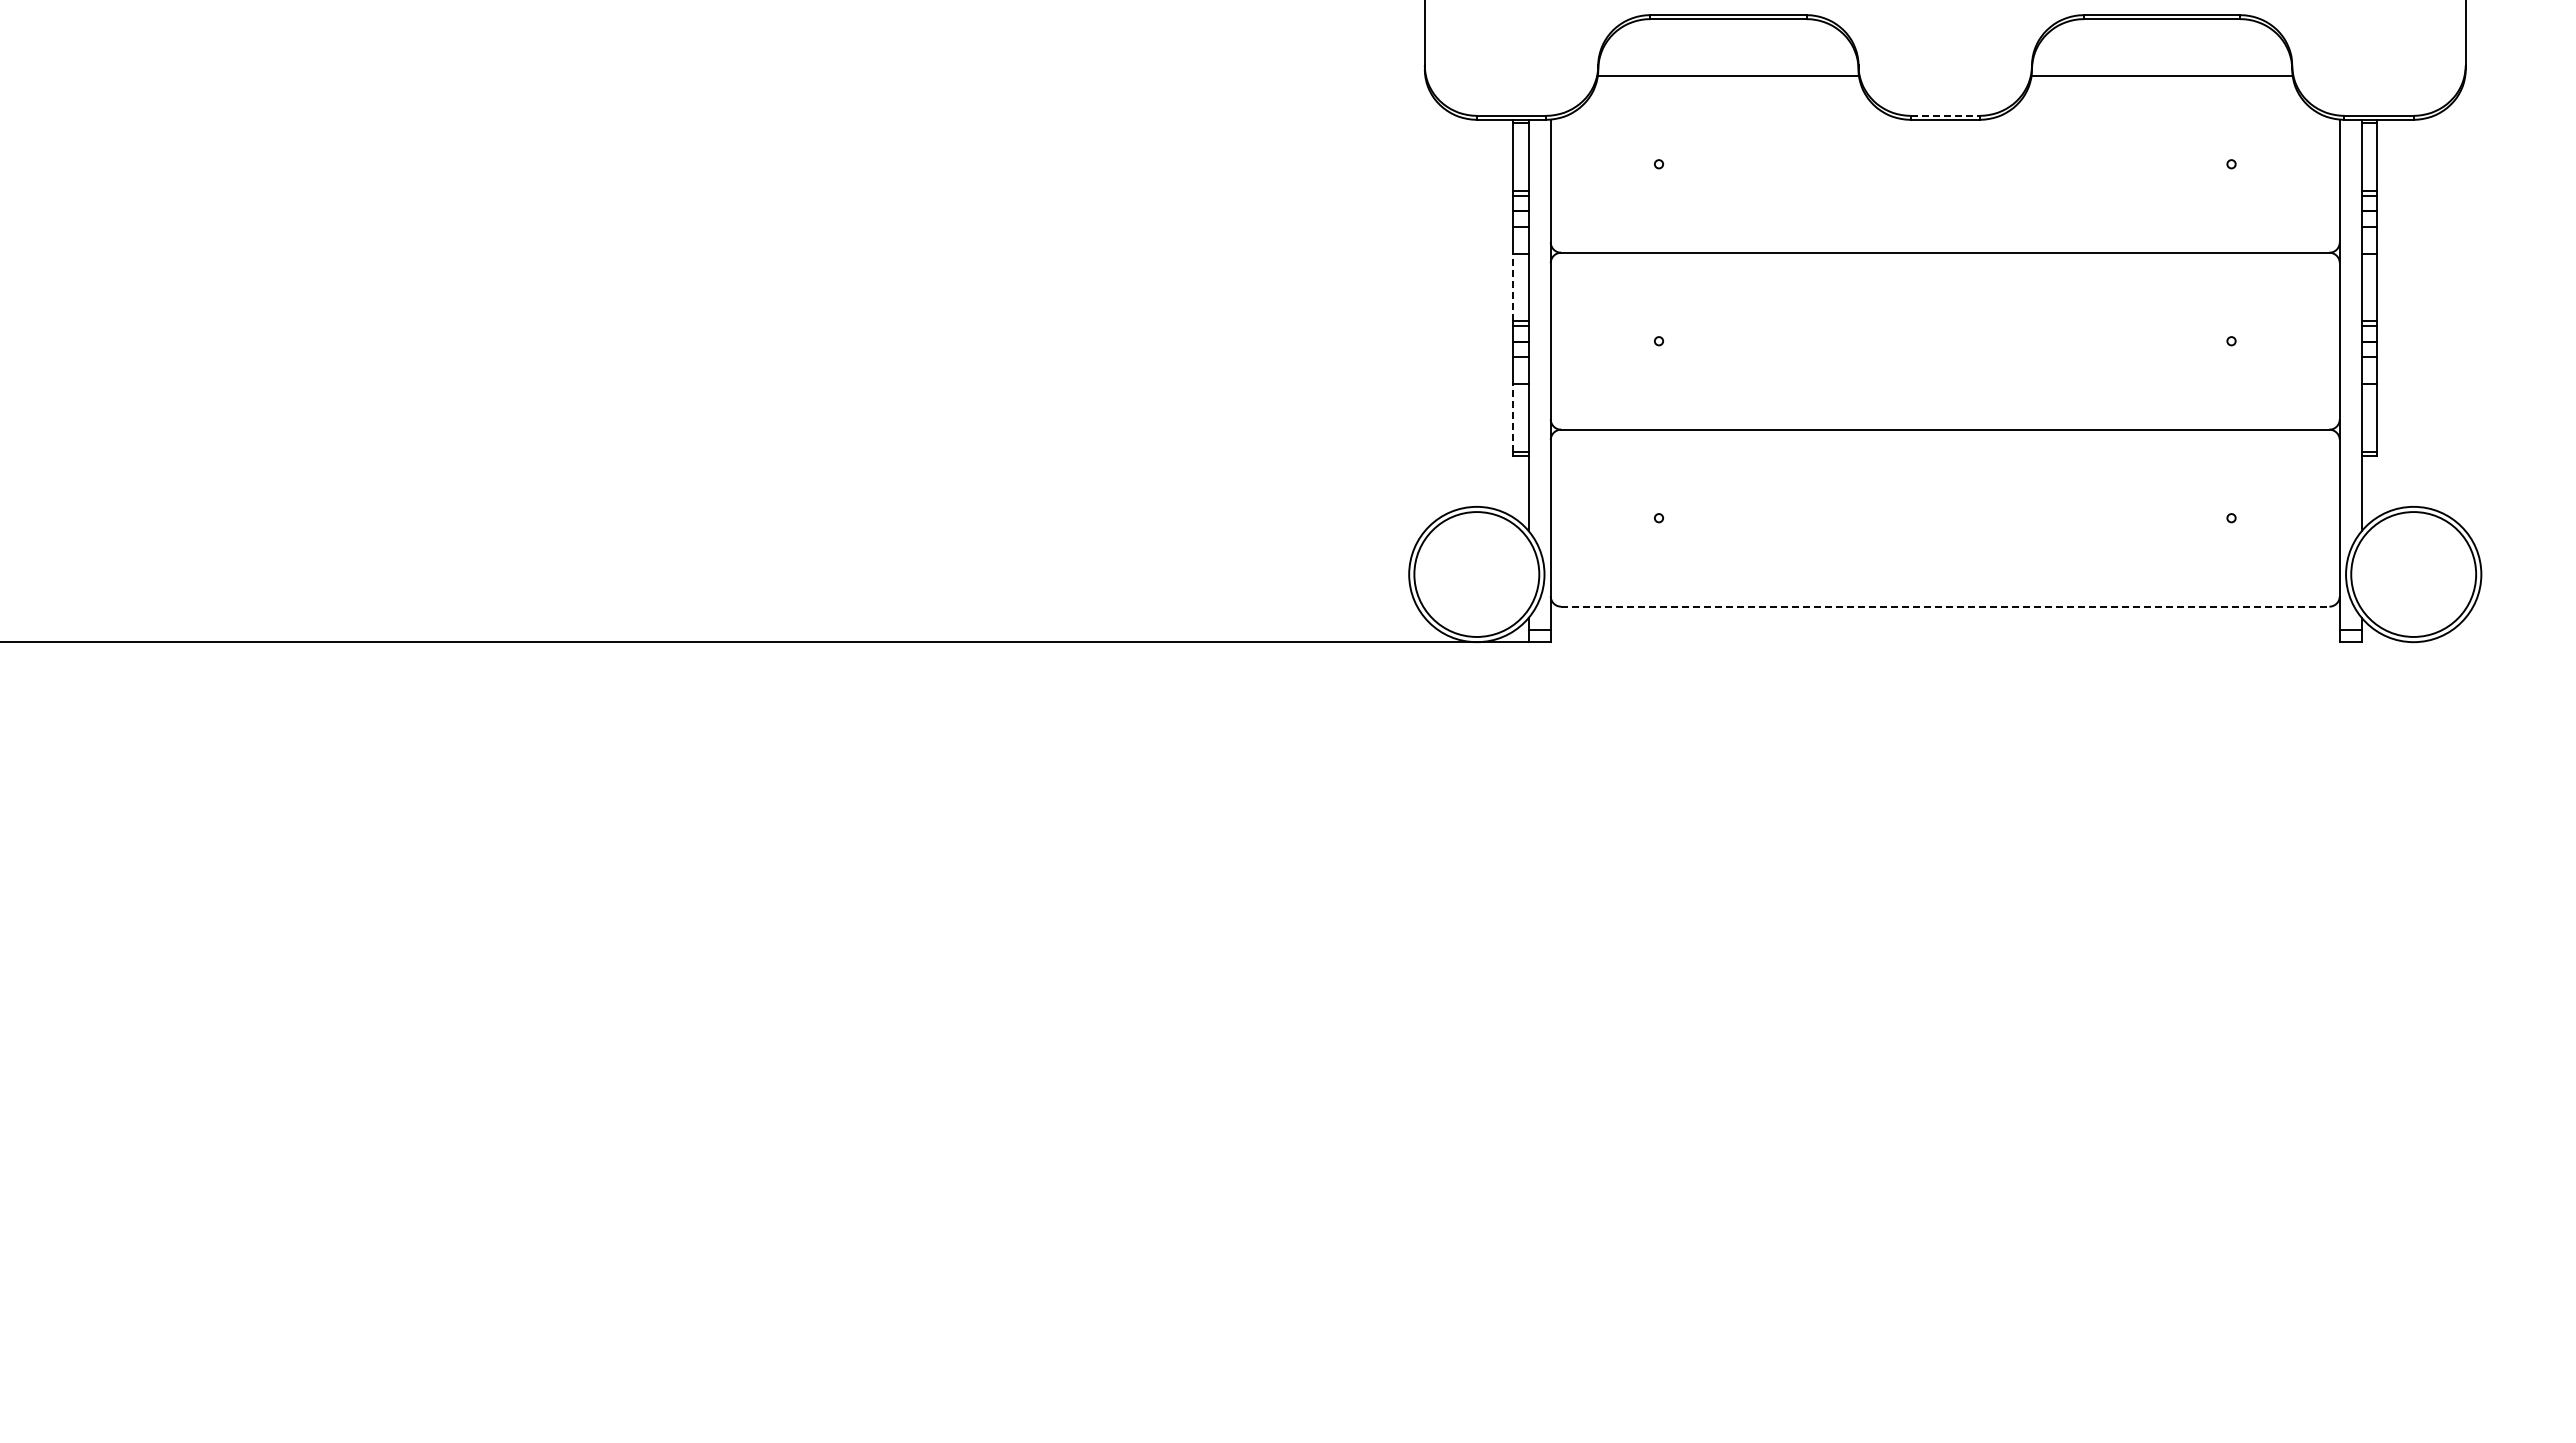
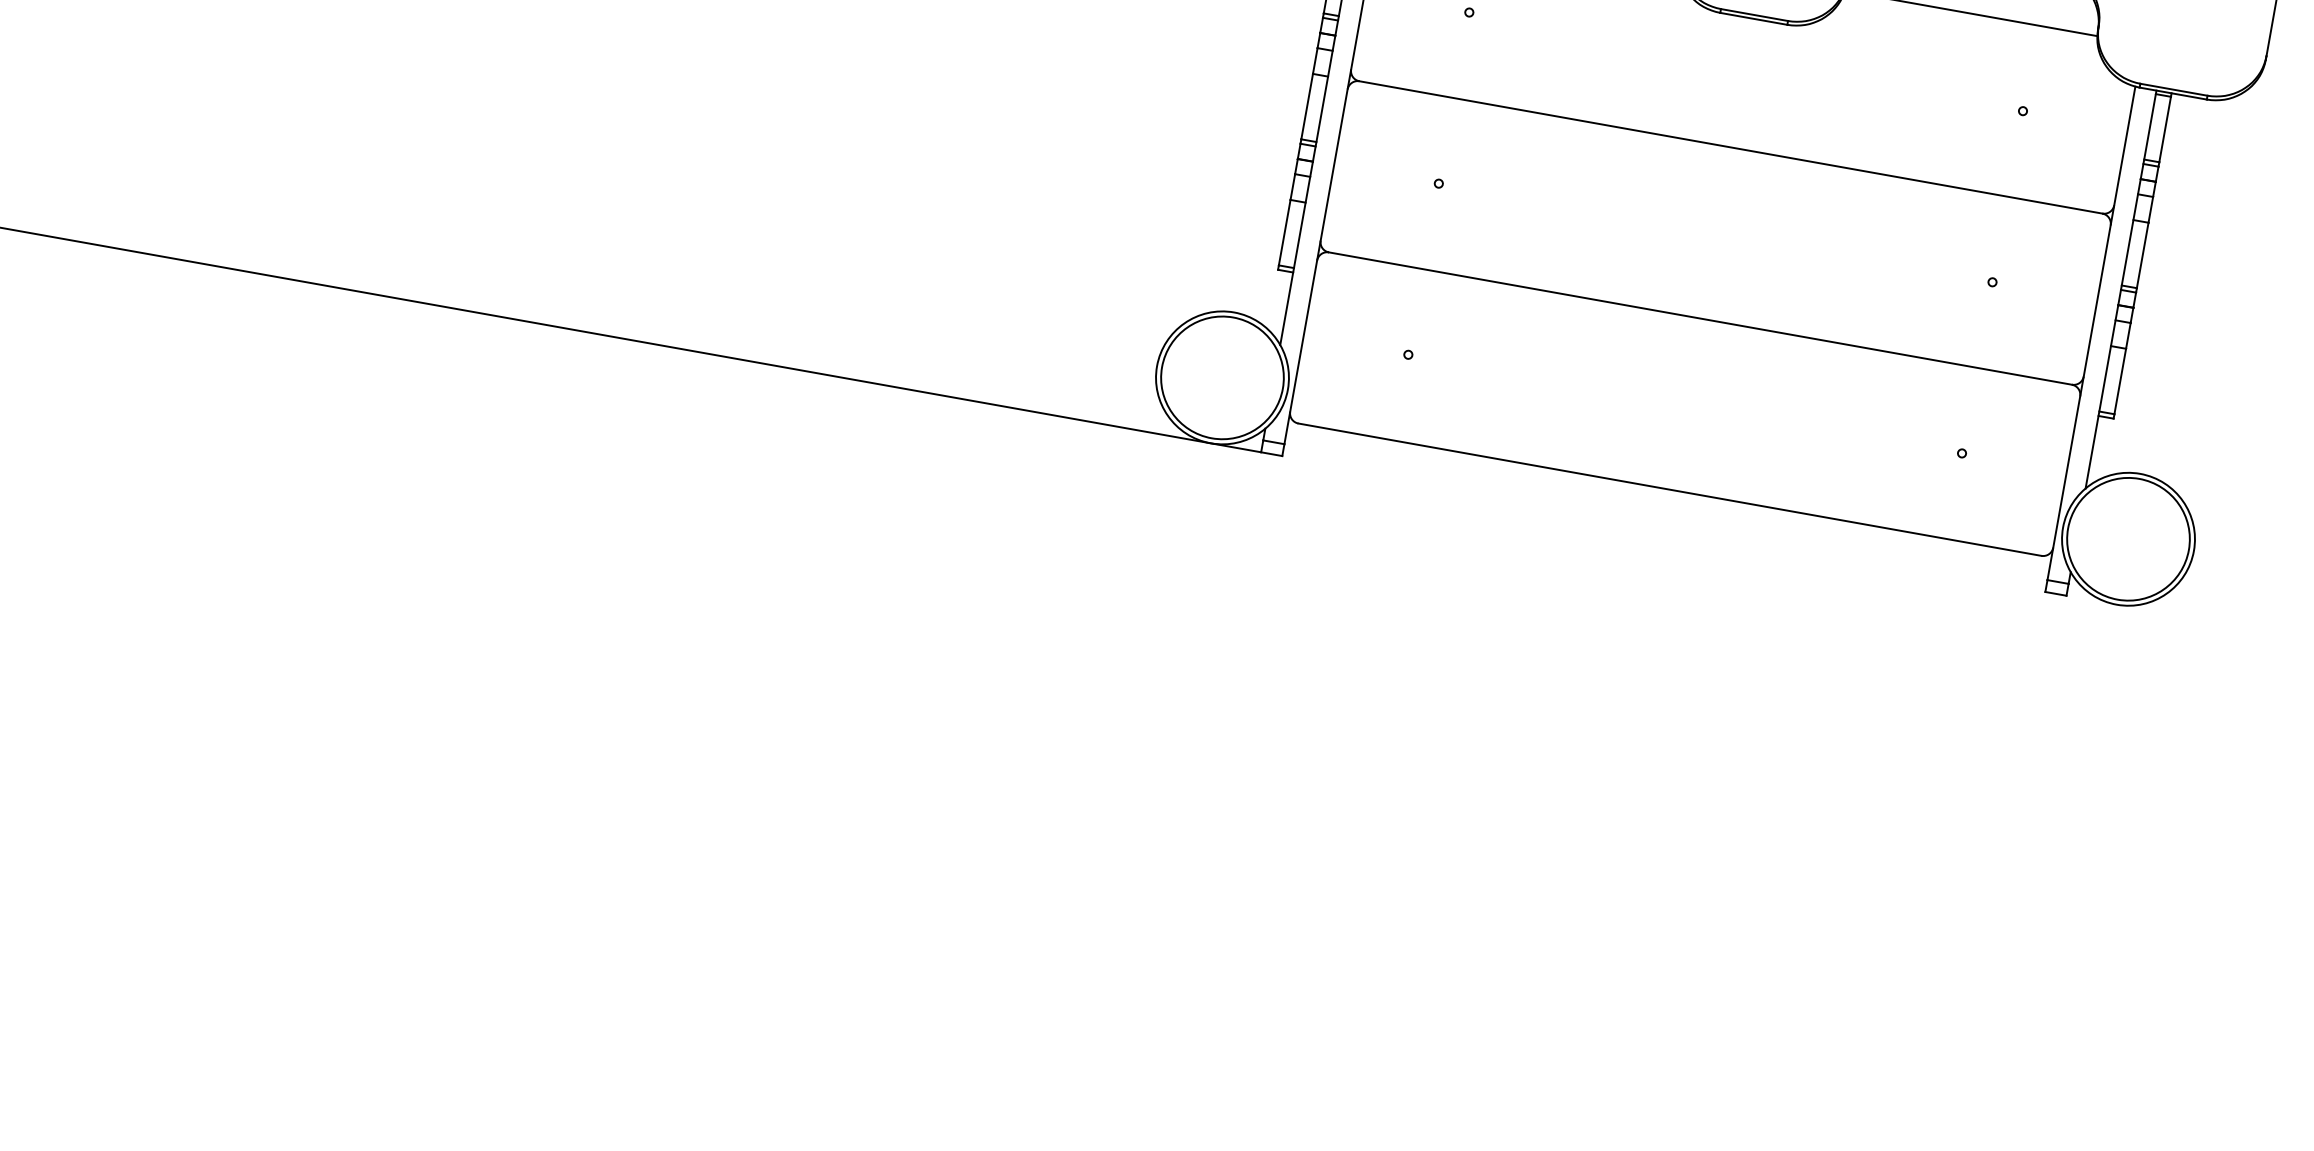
line: (1945, 115) -> (1754, 14), dashed -> solid
line: (1513, 287) -> (1307, 106), dashed -> solid
line: (1513, 417) -> (1284, 232), dashed -> solid
line: (1945, 606) -> (1670, 489), dashed -> solid

